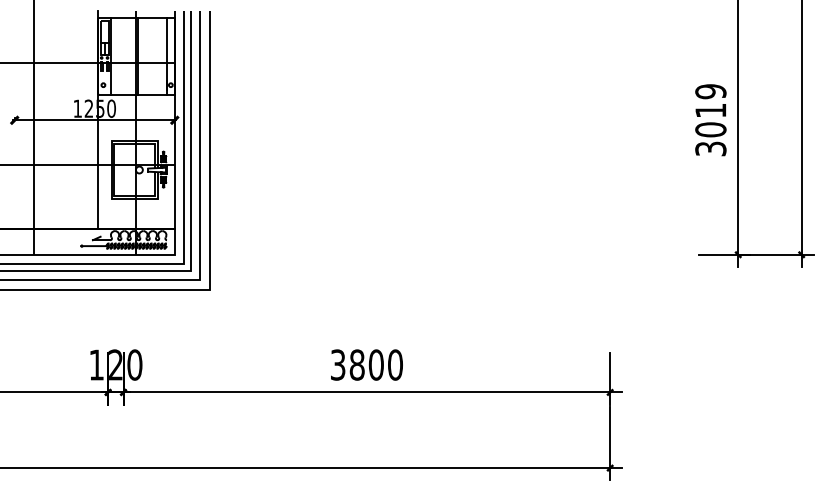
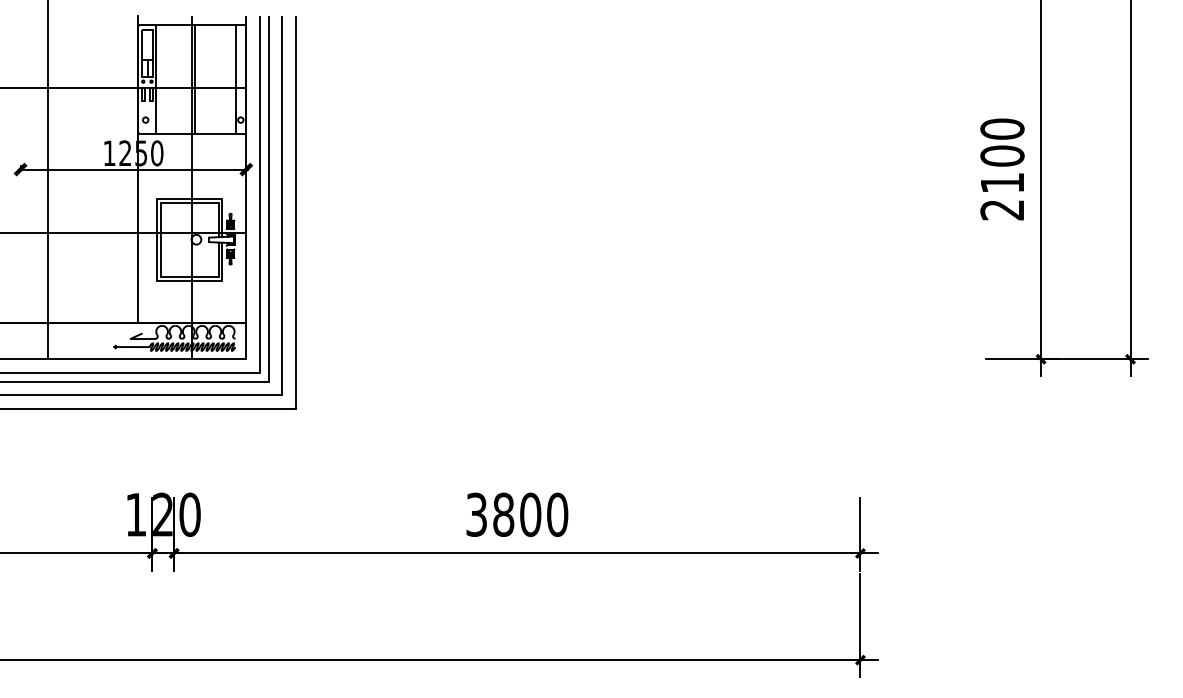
text: (710, 120) -> (1001, 169), 3019 -> 2100

